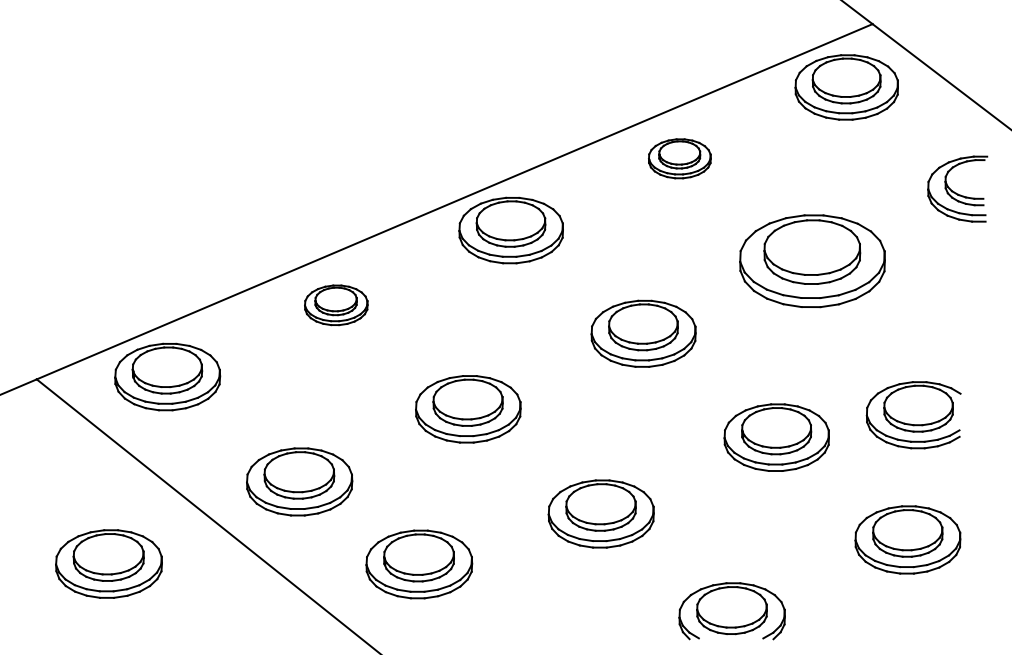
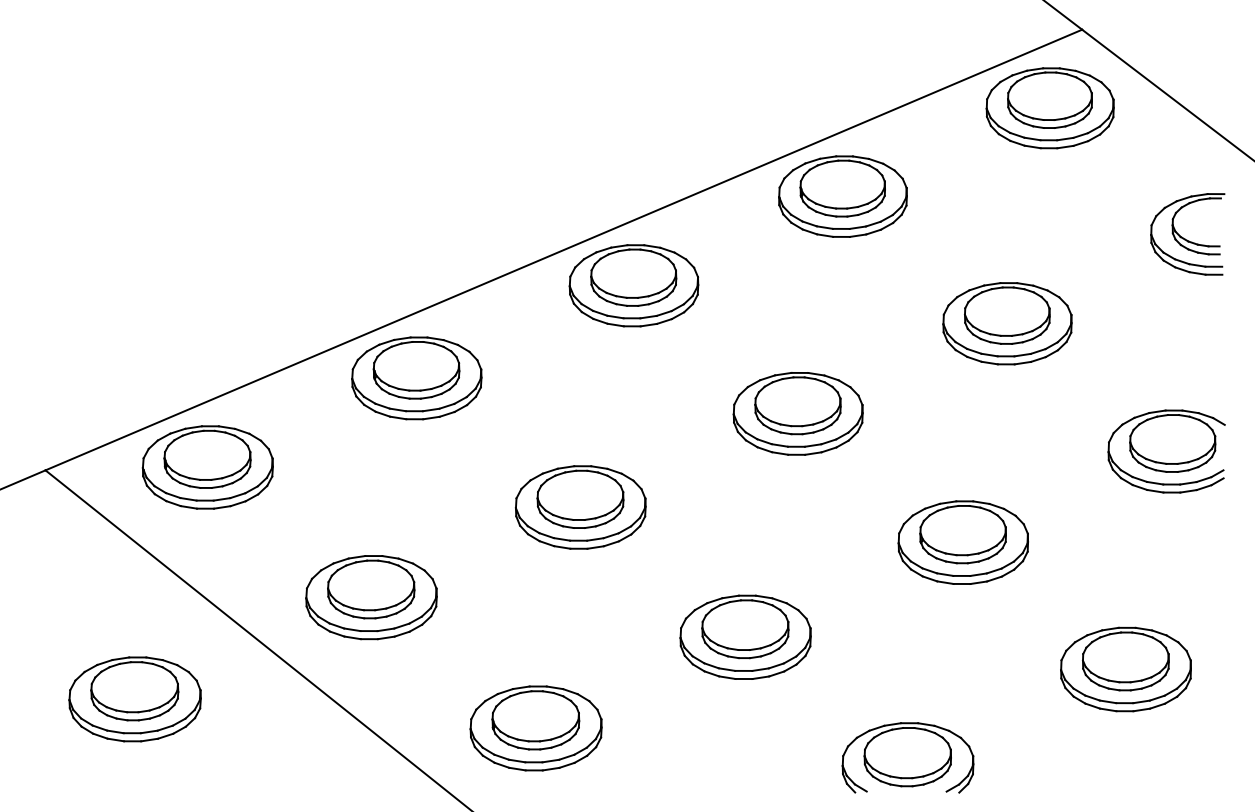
part: (679, 158) -> (842, 196), size x1.67
part: (811, 260) -> (1006, 322), size x0.71
part: (336, 305) -> (417, 378), size x1.67
part: (913, 415) -> (1166, 451), moved
part: (419, 564) -> (536, 728), moved

